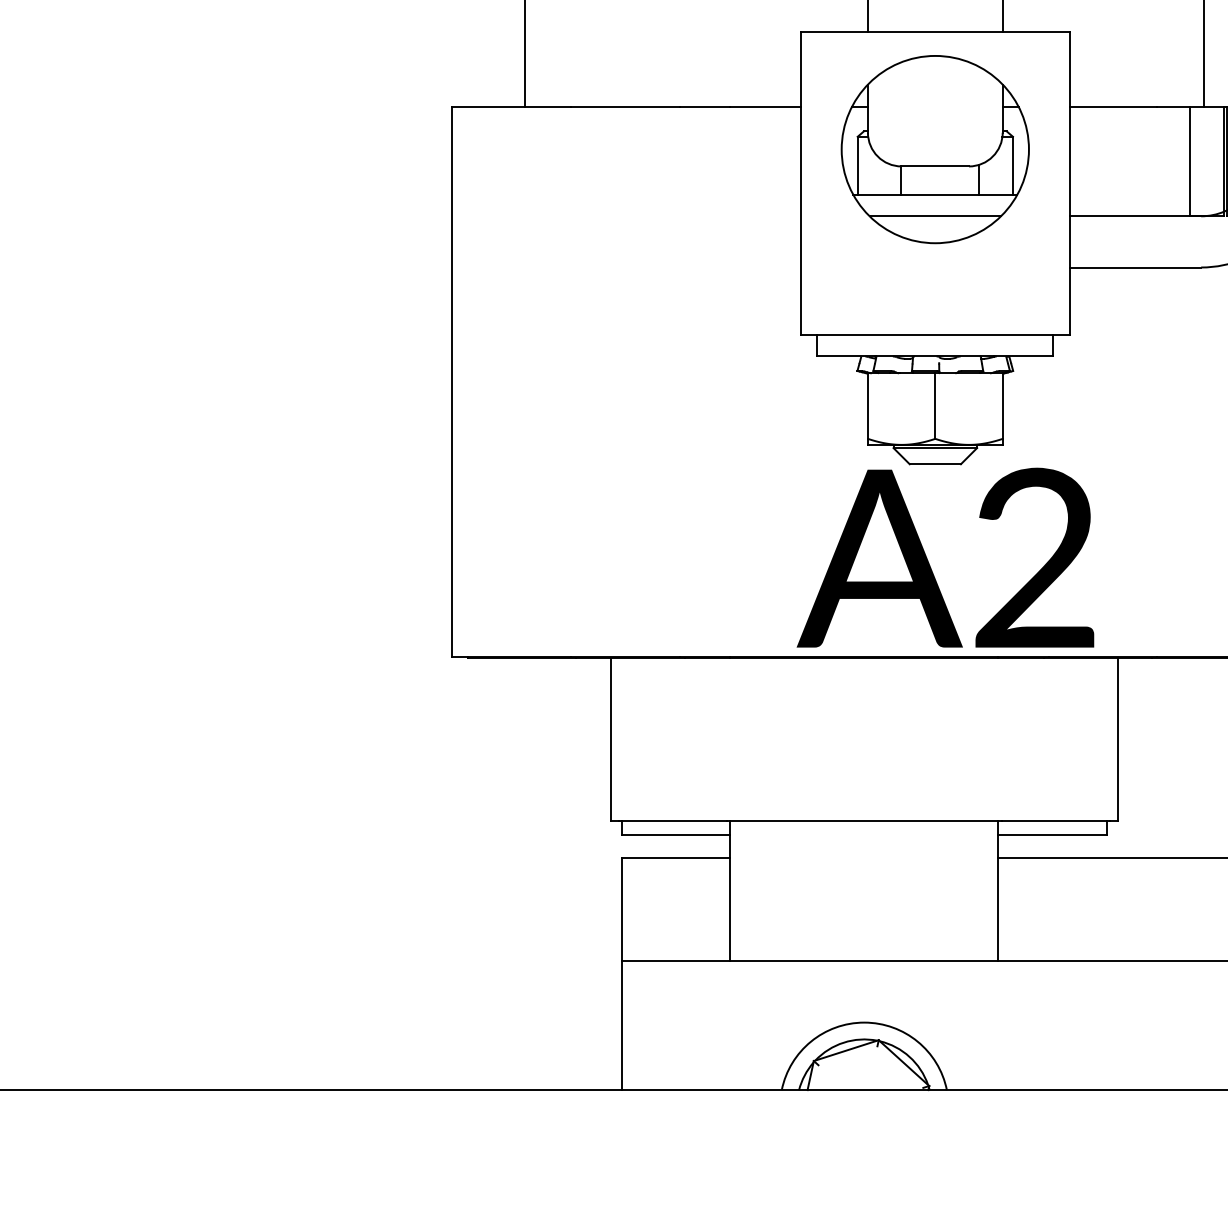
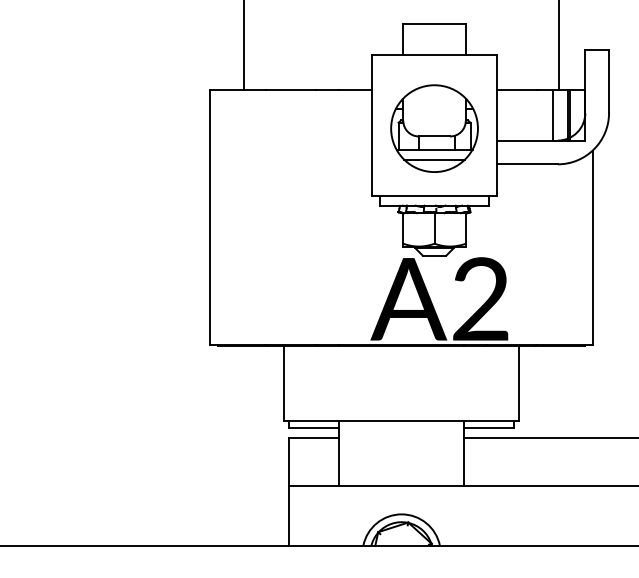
part: (935, 149) -> (434, 128), moved

